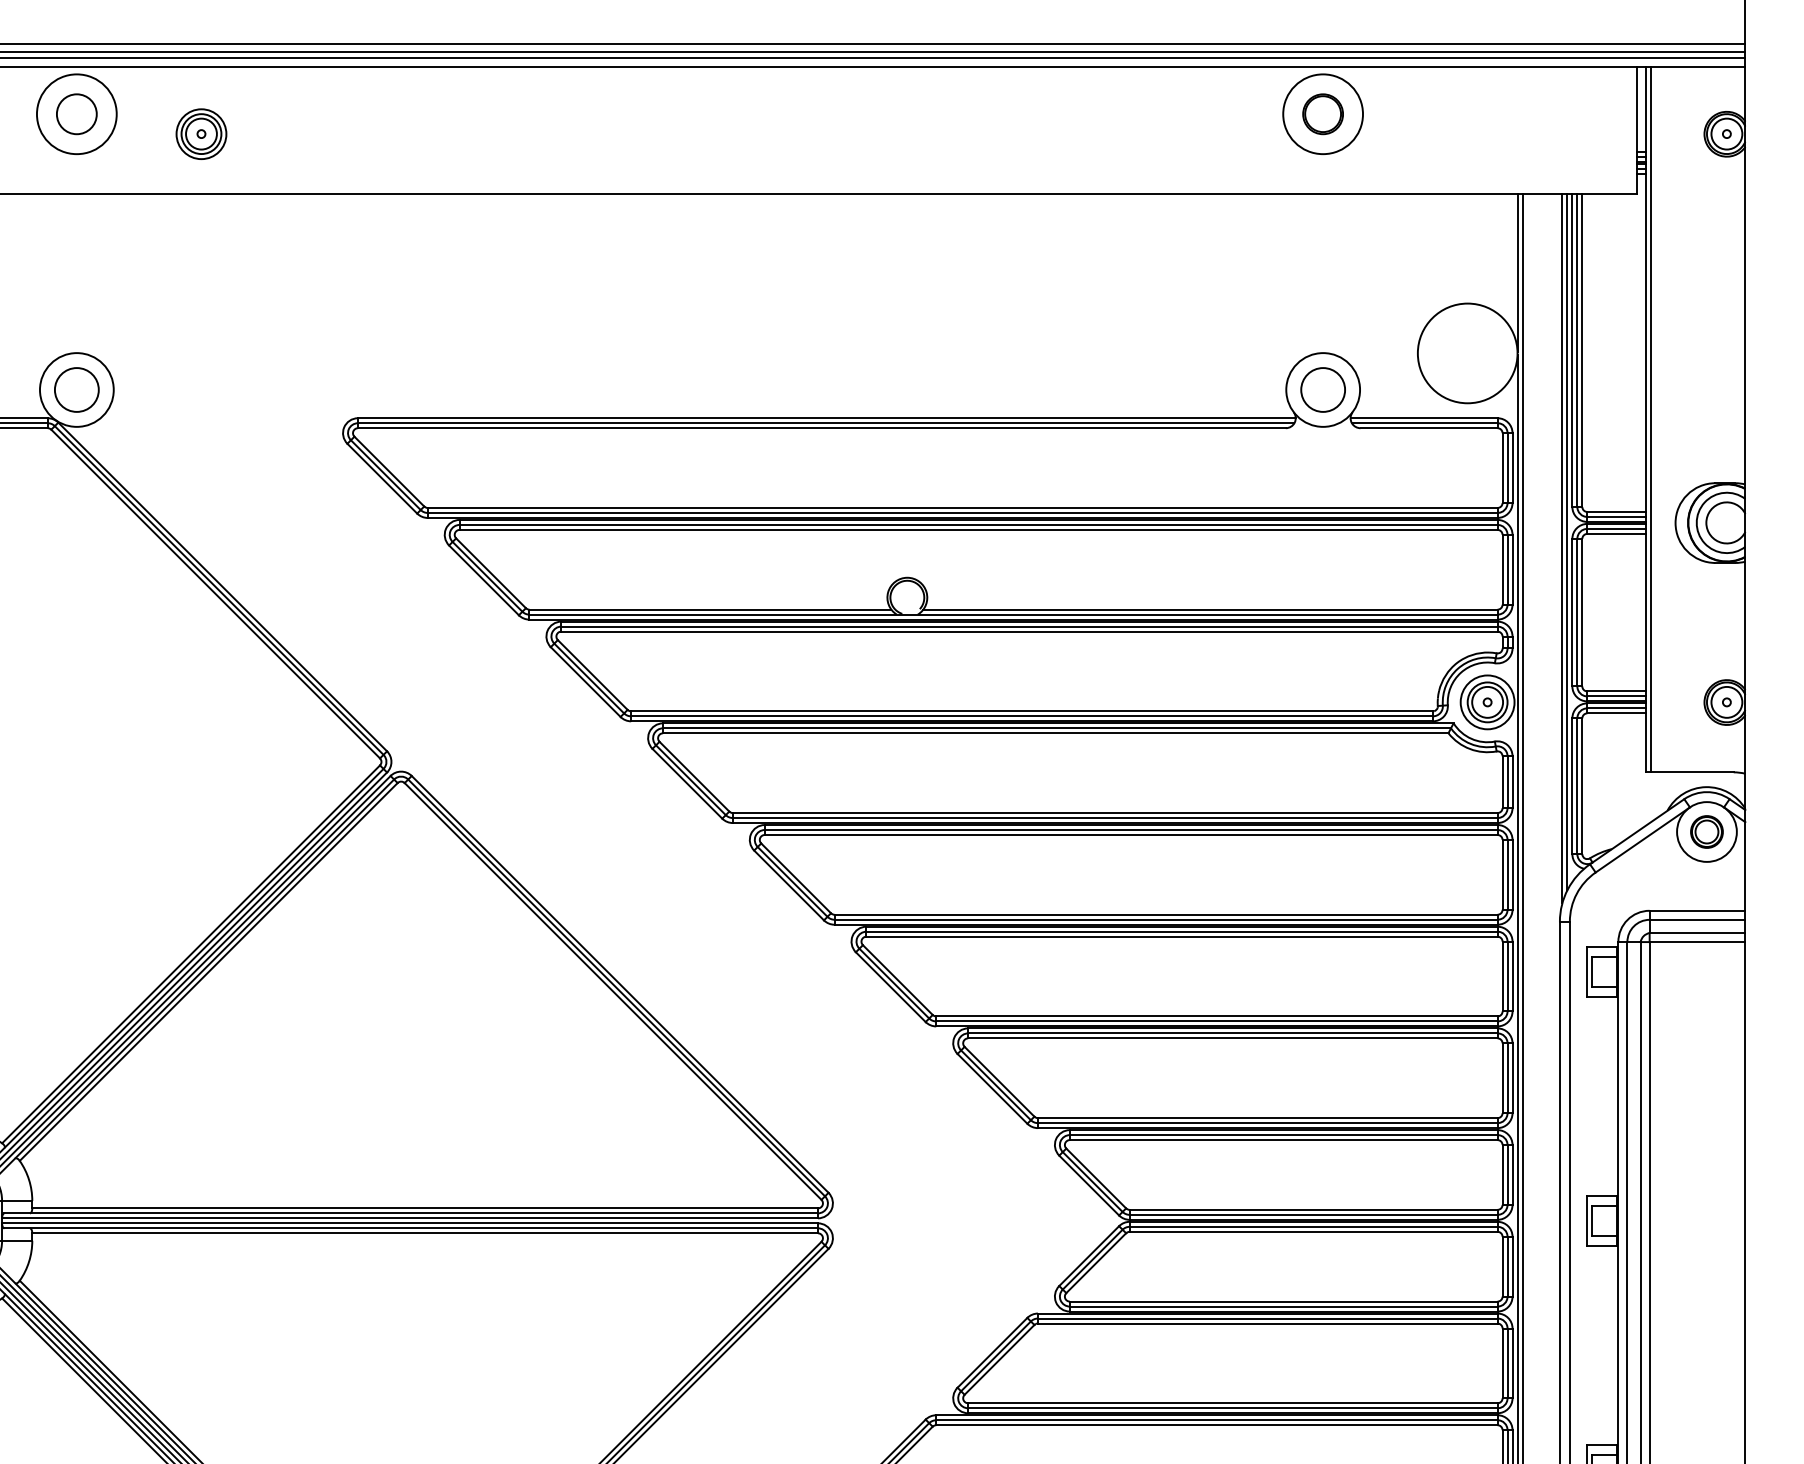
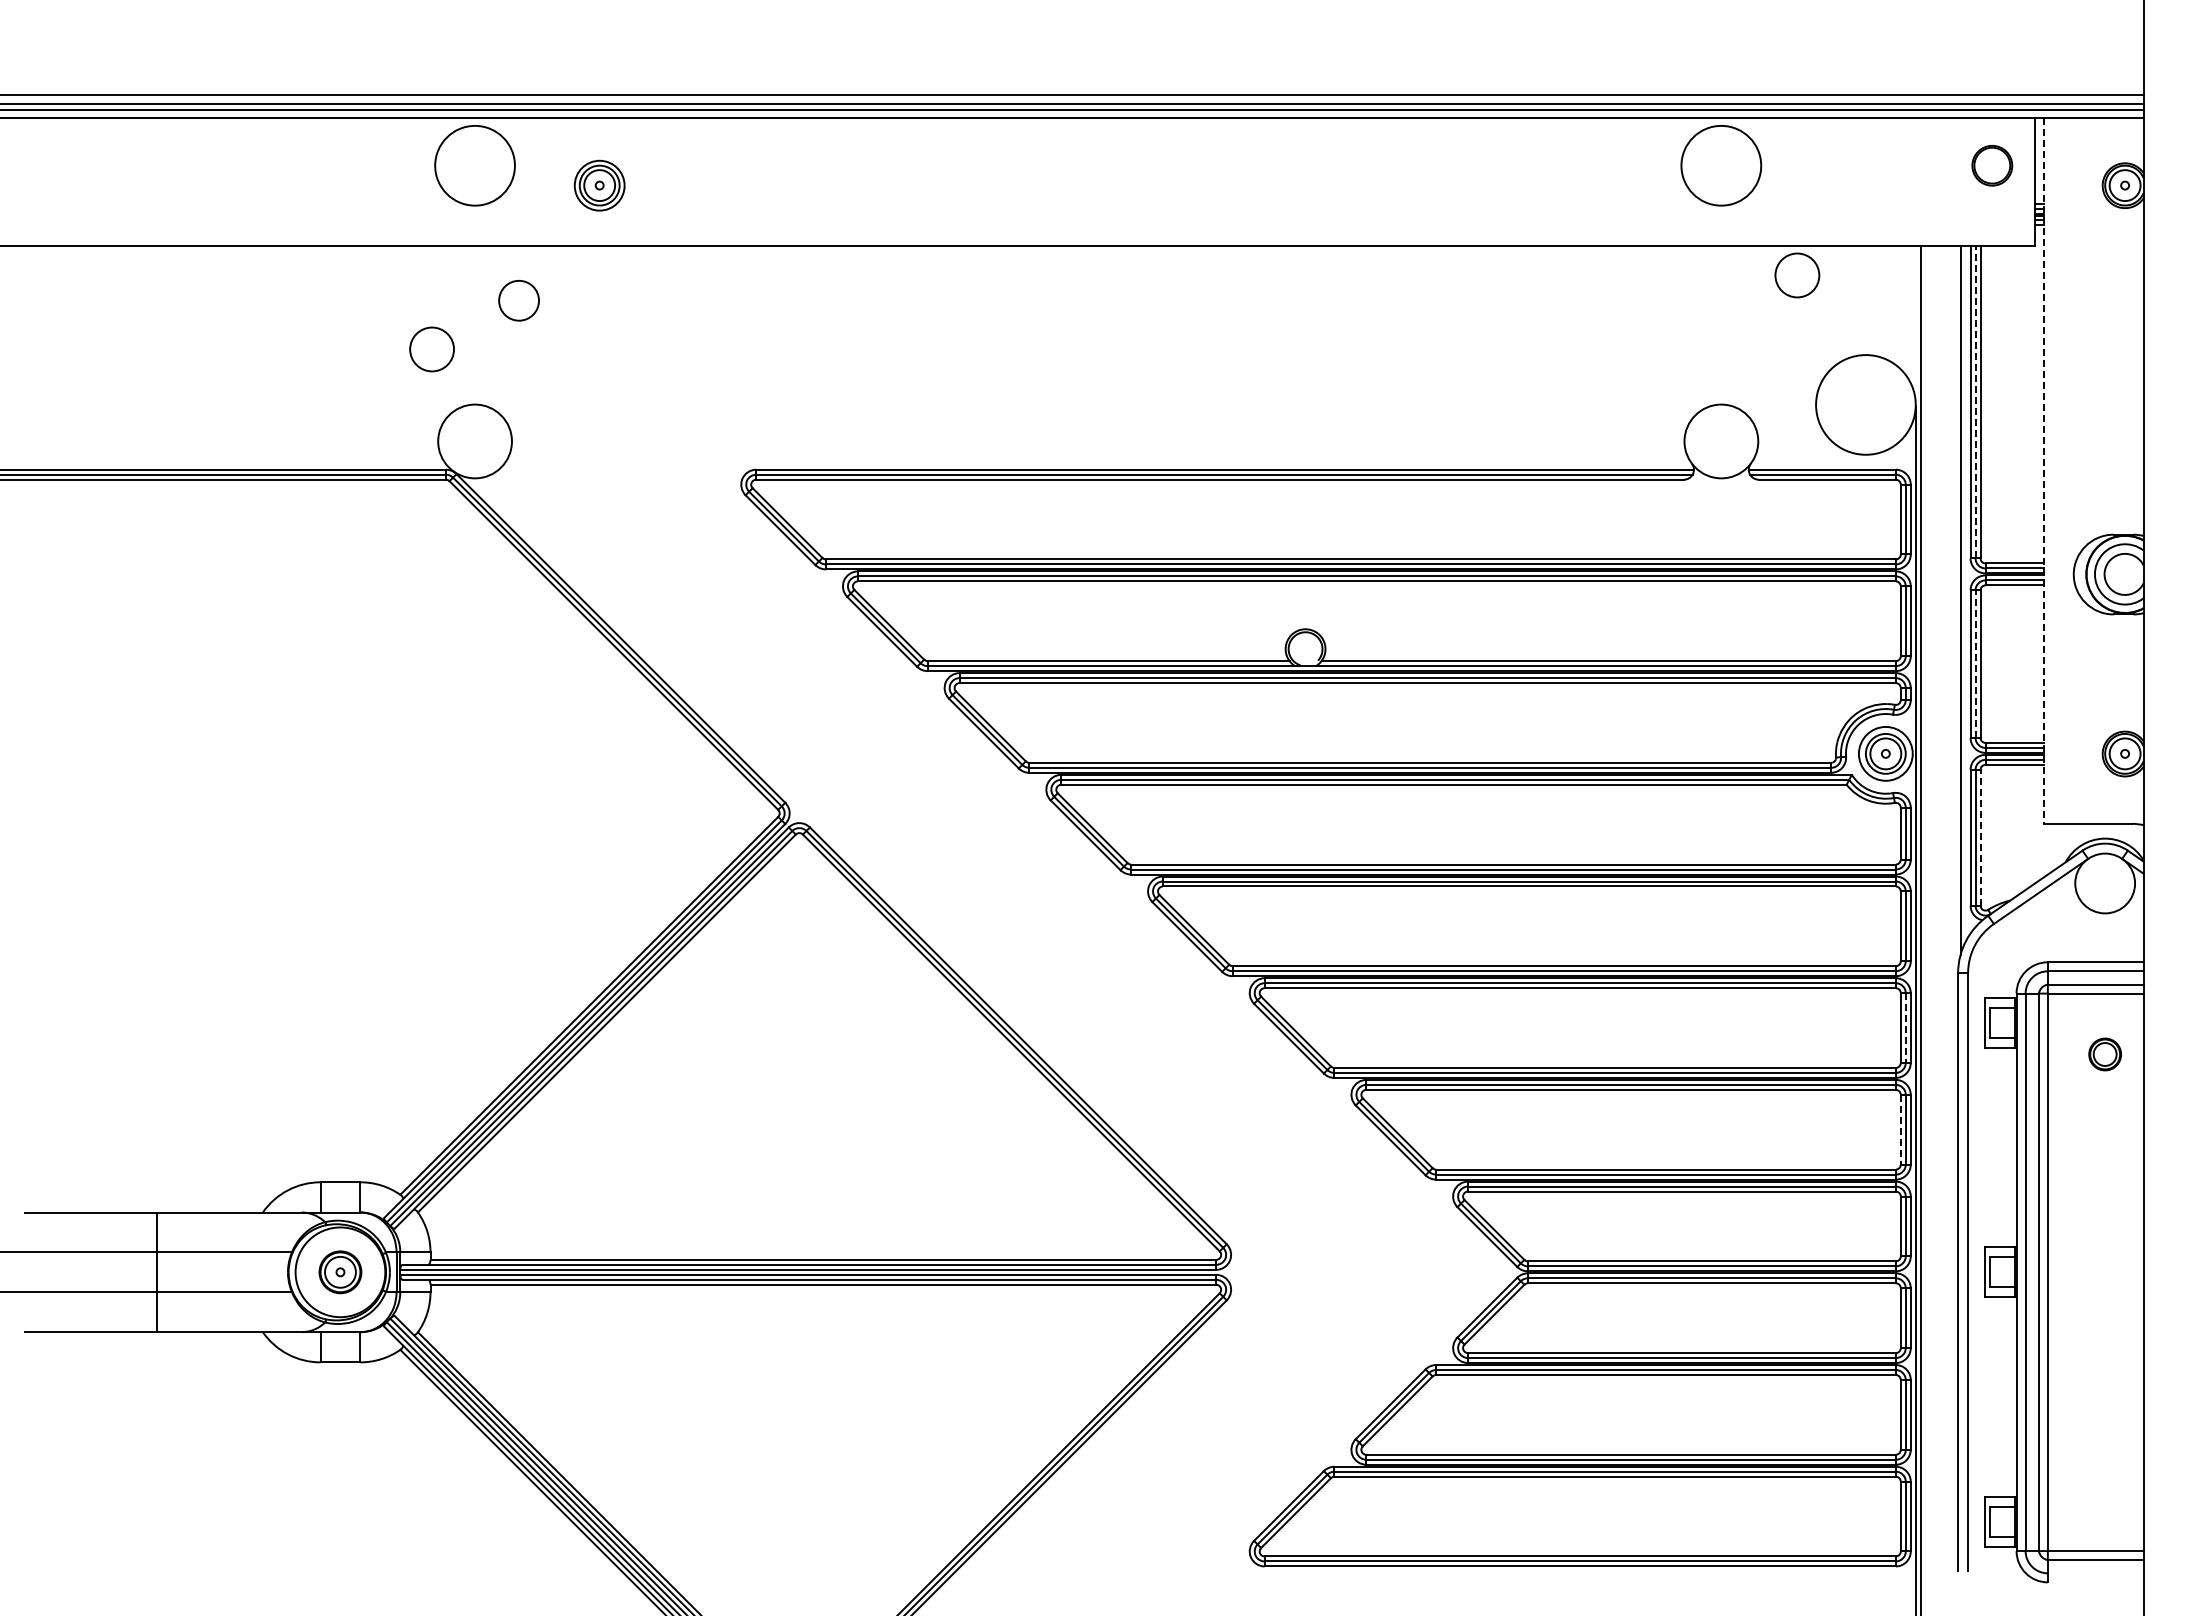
circle: (76, 114) -> (518, 300), moved
part: (1323, 114) -> (1992, 165), moved
line: (1517, 273) -> (1915, 324), removed
line: (1577, 350) -> (1975, 401), solid -> dashed
circle: (76, 390) -> (431, 349), moved
circle: (1323, 390) -> (1797, 275), moved
line: (1650, 419) -> (2048, 470), removed
line: (1645, 420) -> (2043, 471), solid -> dashed
line: (1567, 542) -> (1965, 593), removed
line: (1577, 613) -> (1975, 664), solid -> dashed
line: (1582, 786) -> (1980, 837), solid -> dashed
part: (1706, 832) -> (2104, 1054), moved
line: (1507, 977) -> (1905, 1028), solid -> dashed
line: (1502, 1078) -> (1900, 1129), solid -> dashed

